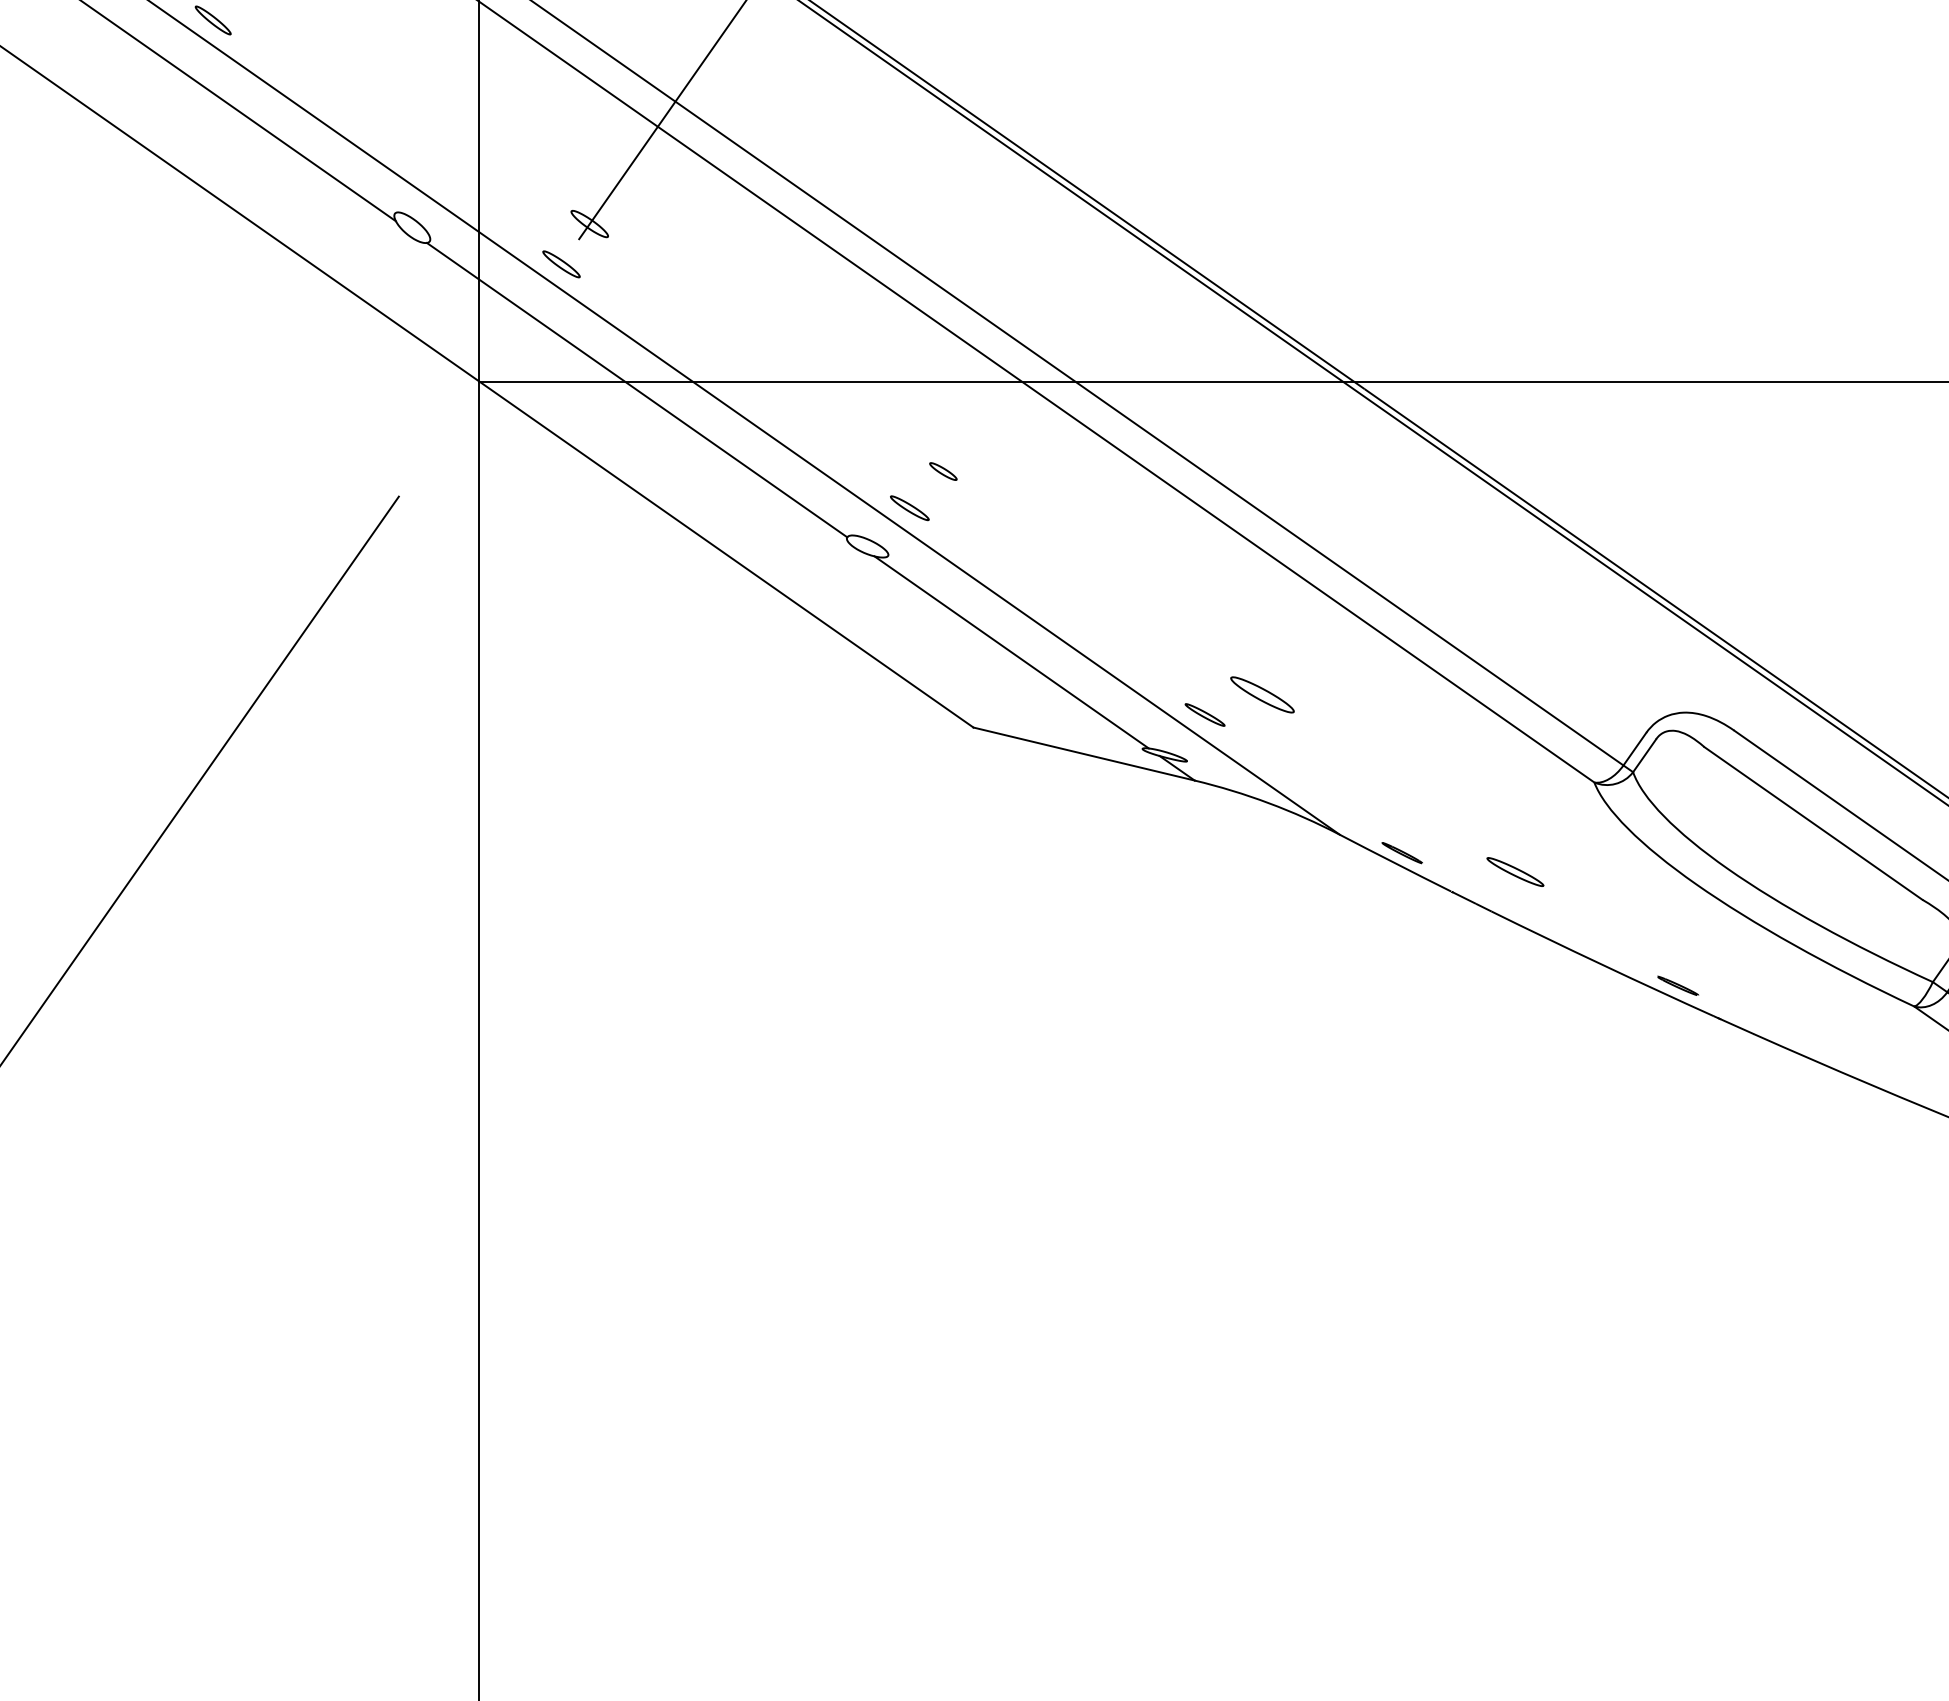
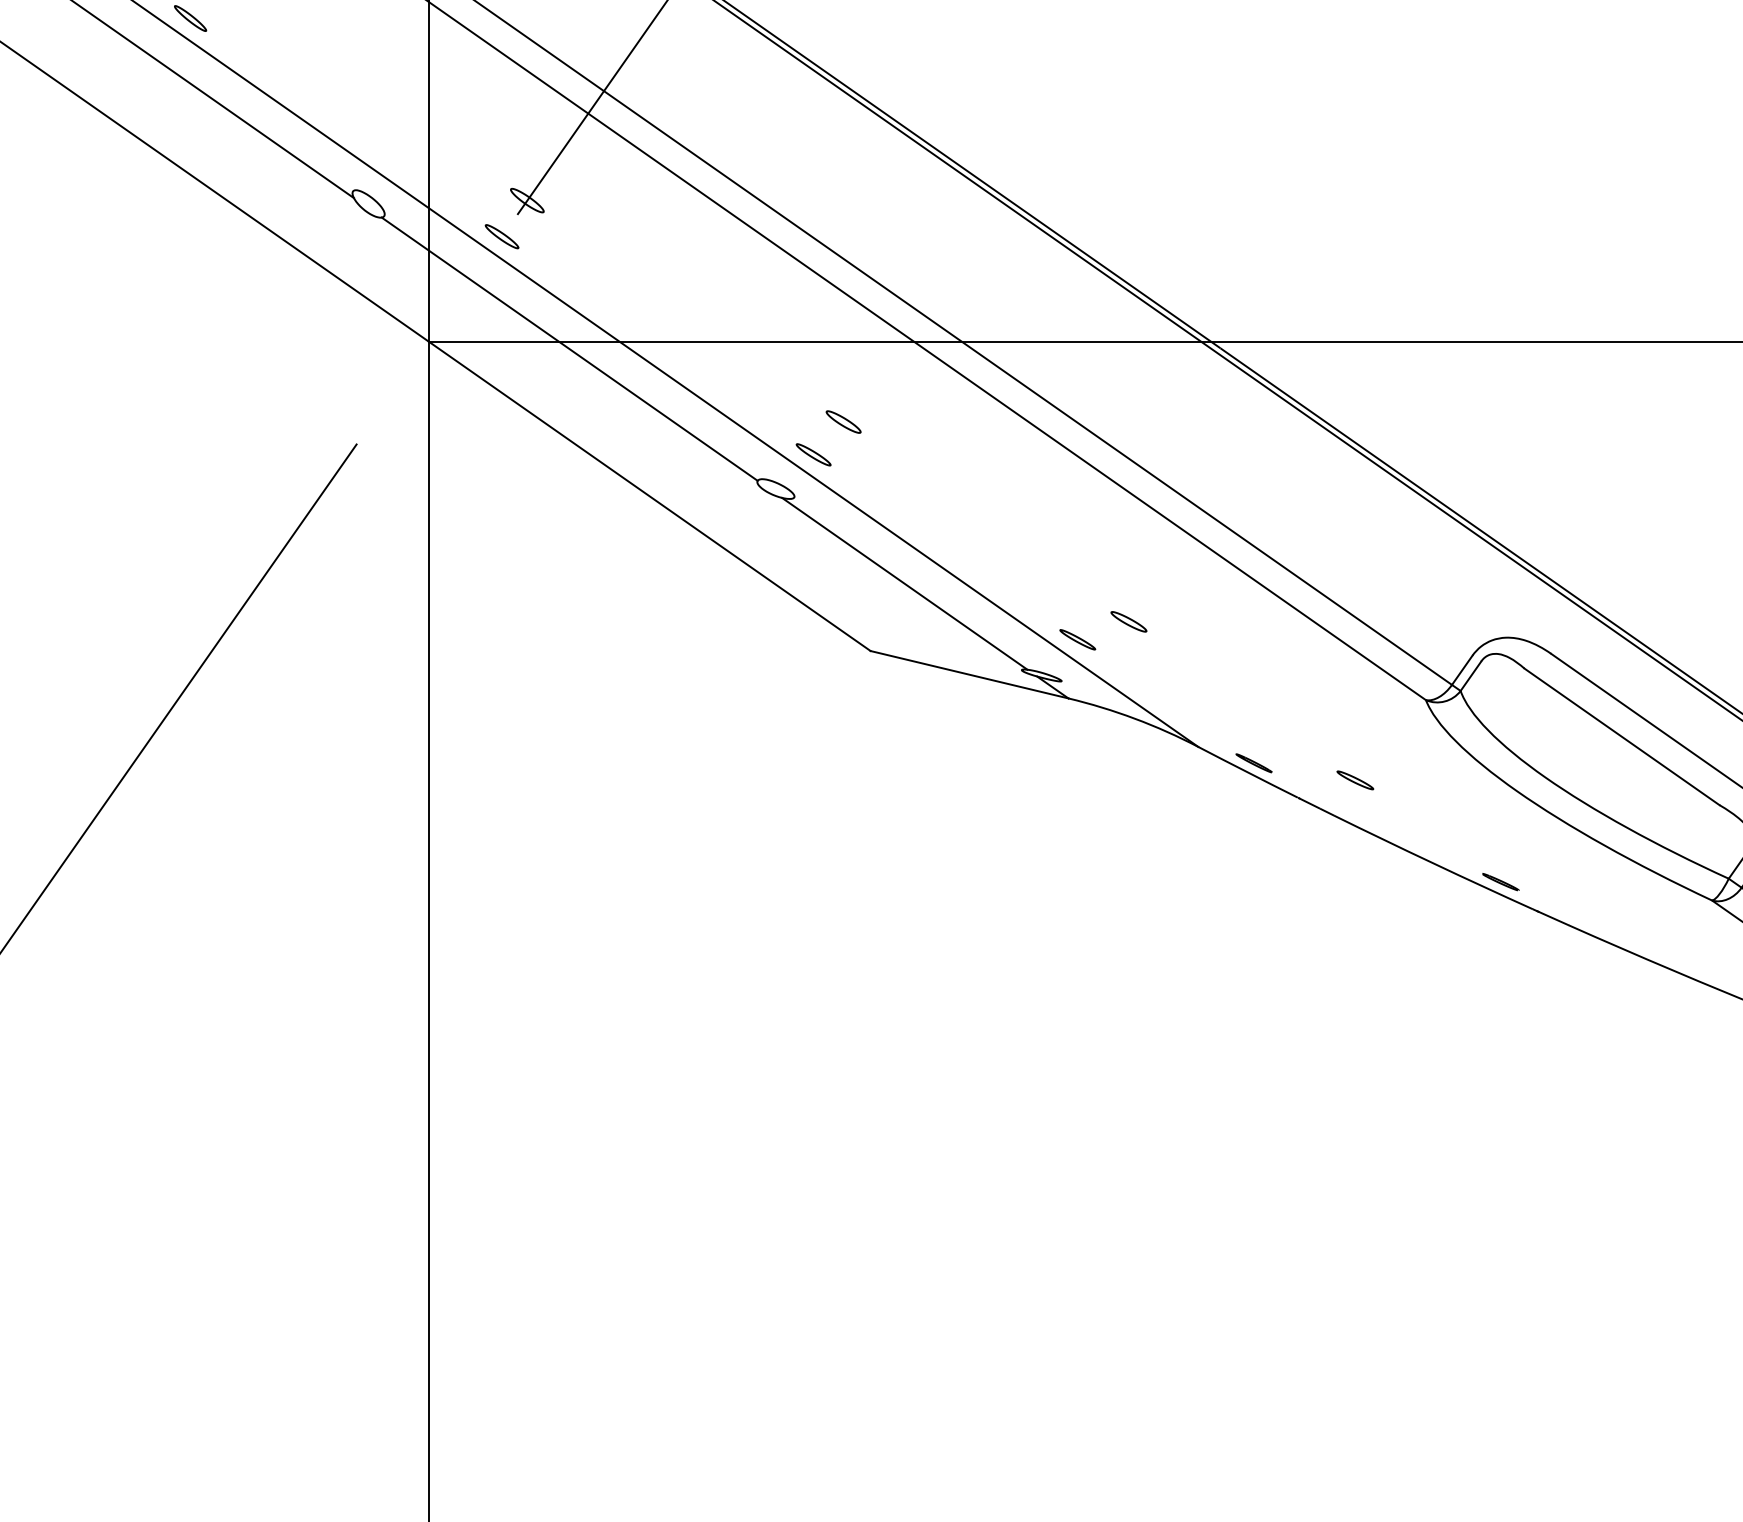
part: (943, 471) -> (843, 421), size x1.43
part: (1261, 694) -> (1128, 621), size x0.62
part: (1515, 872) -> (1355, 780), size x0.71

